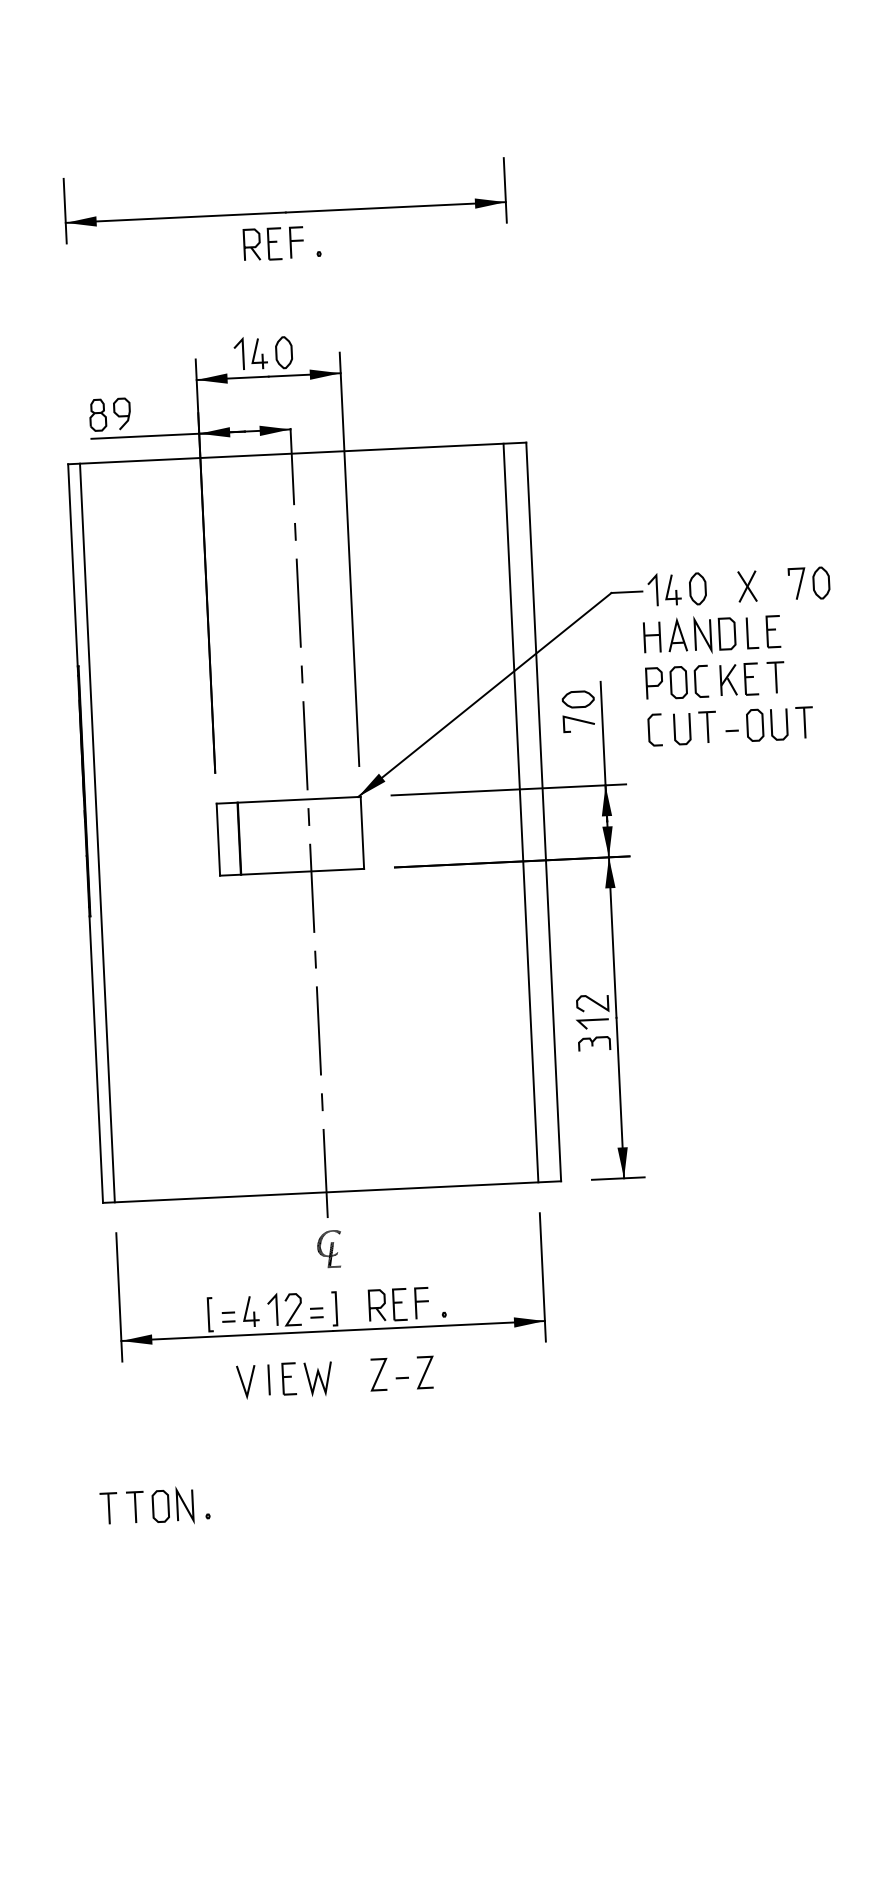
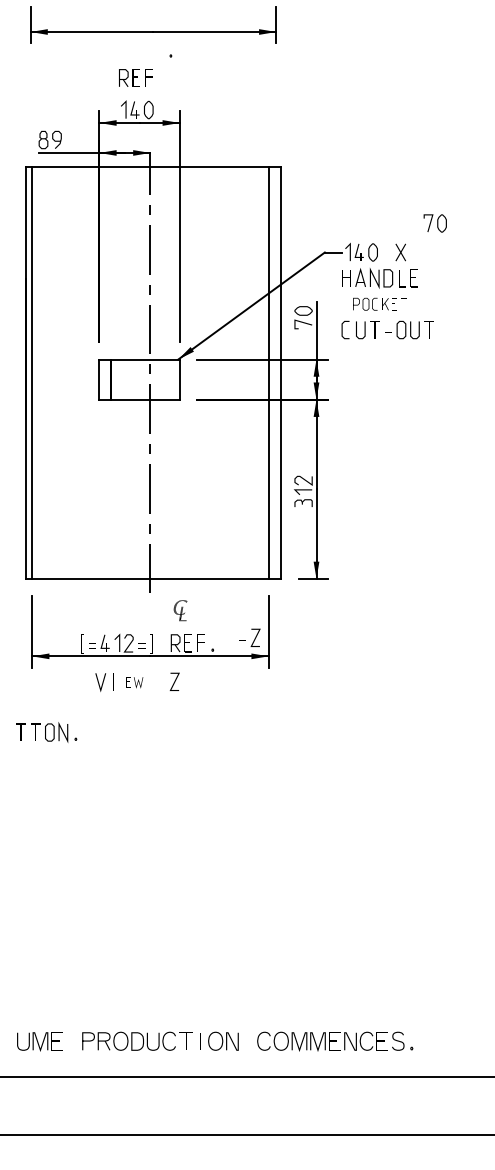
part: (272, 242) -> (135, 77), moved
part: (807, 583) -> (434, 223), moved
part: (713, 681) -> (379, 304), size x0.7
part: (329, 1248) -> (180, 610), moved
part: (414, 1372) -> (249, 637), moved
part: (306, 1379) -> (134, 682), size x0.6
part: (154, 1506) -> (46, 732), moved

